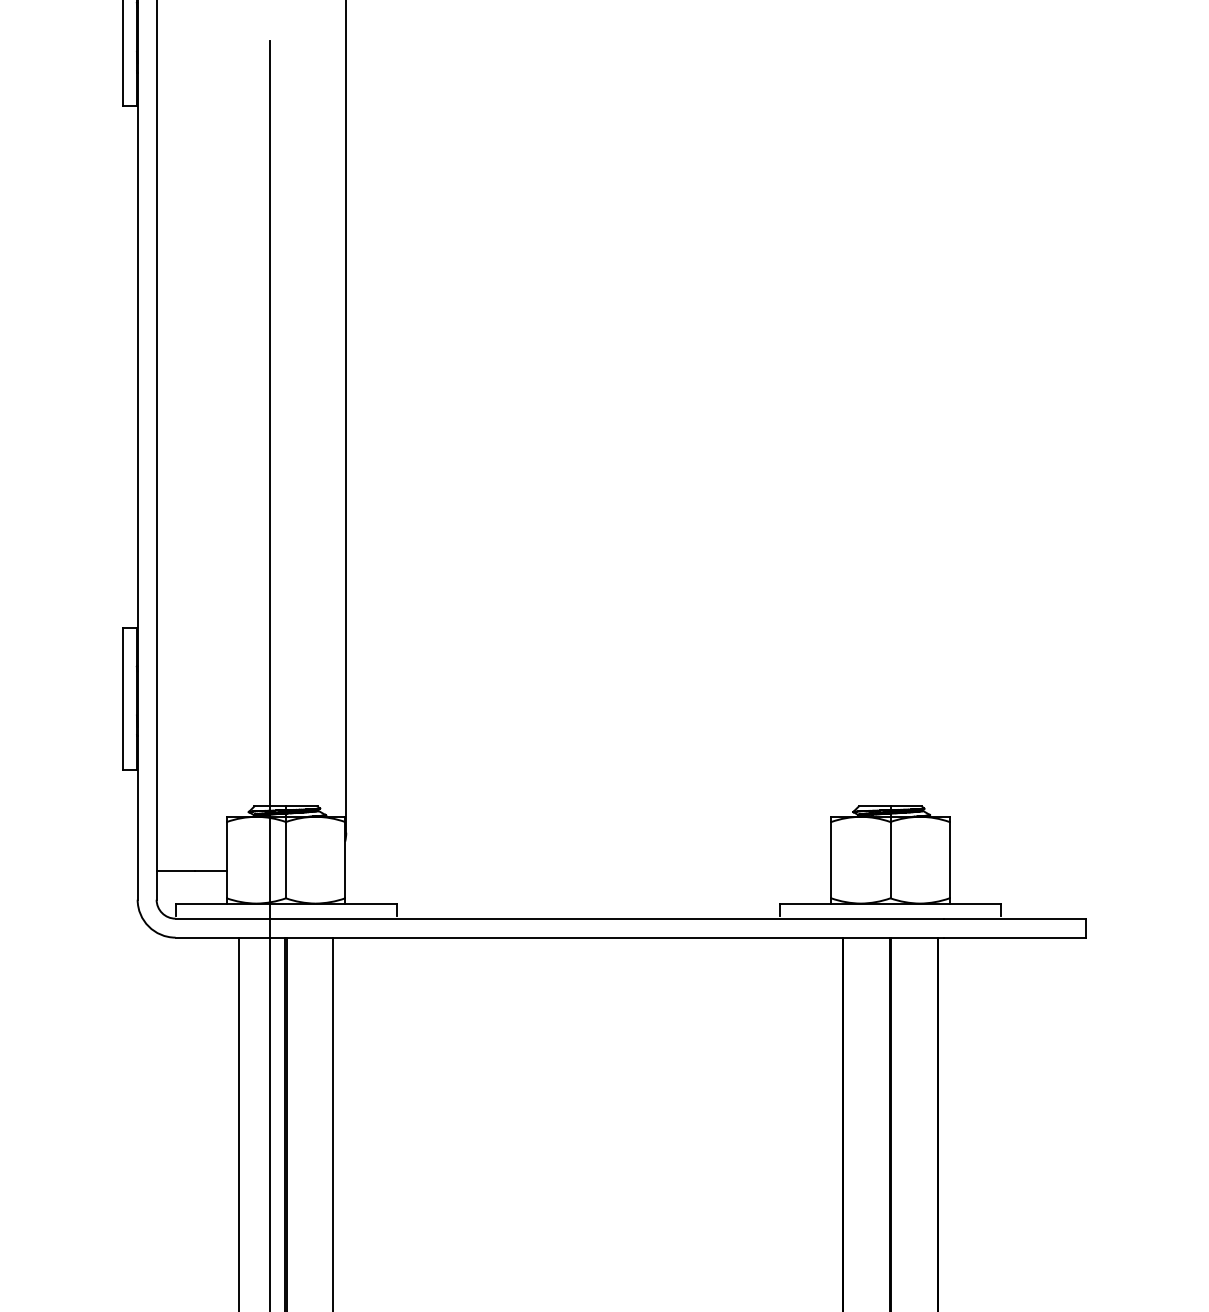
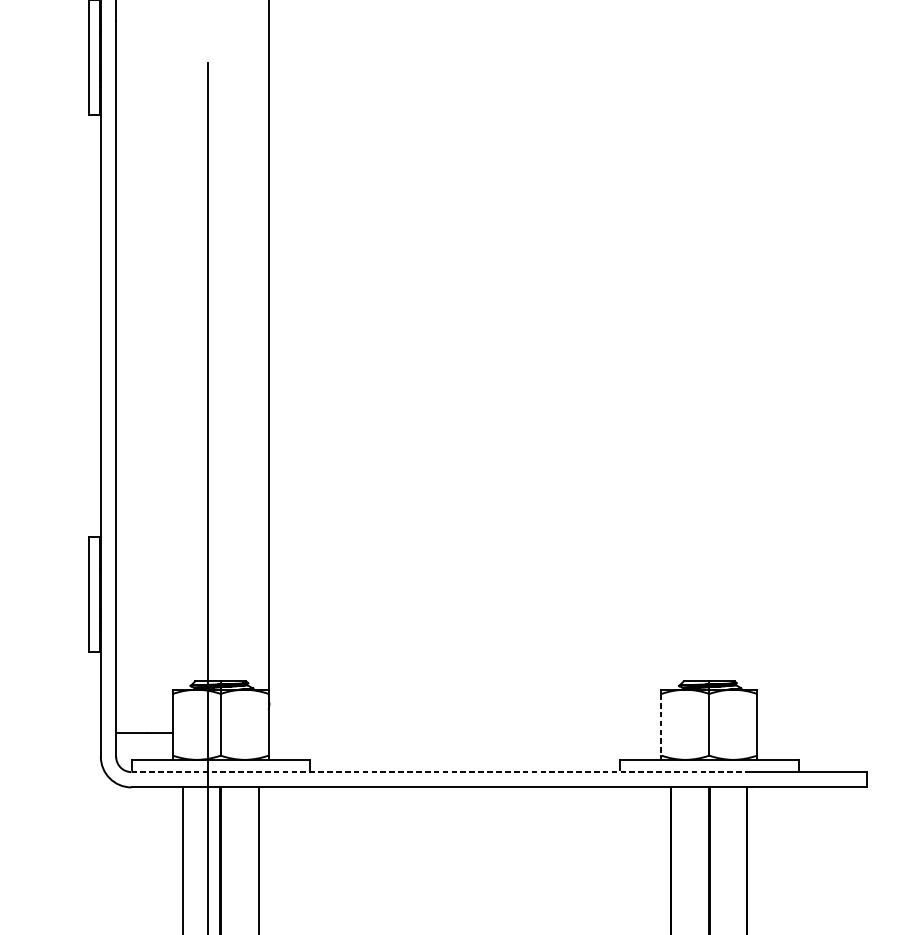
line: (831, 860) -> (661, 725), solid -> dashed
line: (560, 918) -> (442, 771), solid -> dashed

